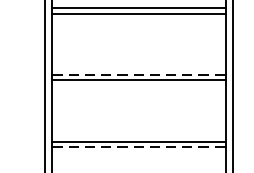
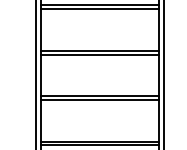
line: (138, 74) -> (99, 50), dashed -> solid
line: (138, 147) -> (99, 100), dashed -> solid

